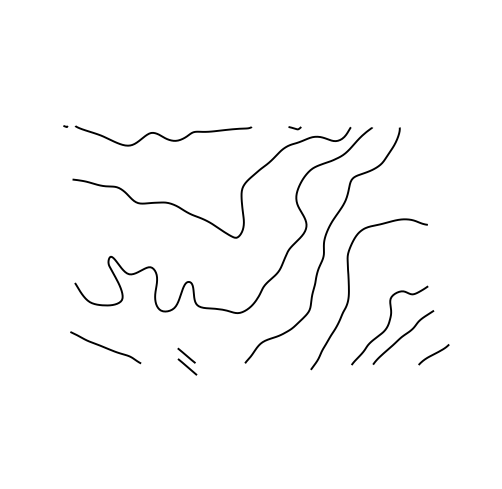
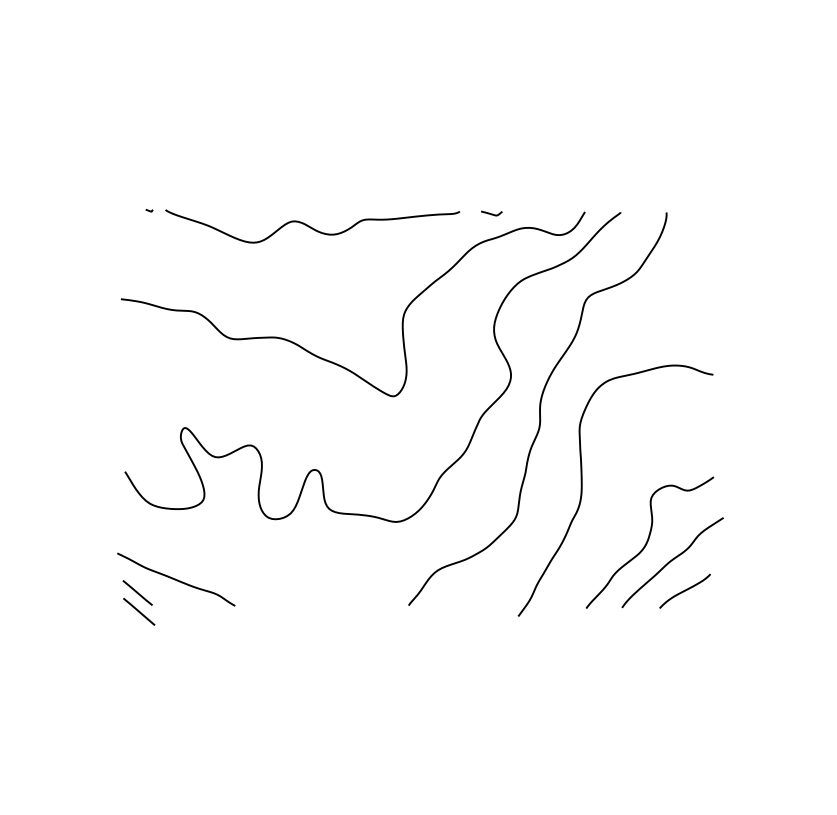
part: (157, 135) -> (302, 225), moved
curve: (433, 354) -> (684, 590), moved
part: (187, 361) -> (139, 602), moved

